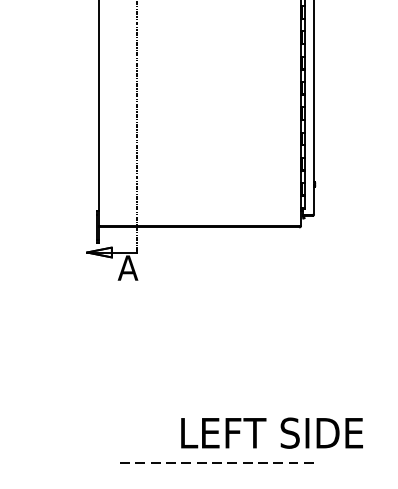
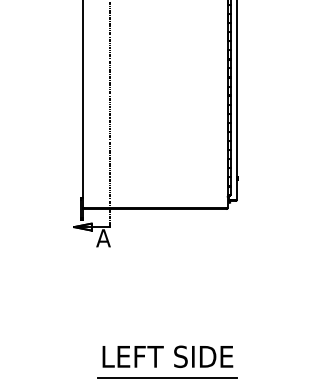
text: (271, 432) -> (167, 356), moved
line: (217, 463) -> (167, 378), dashed -> solid

